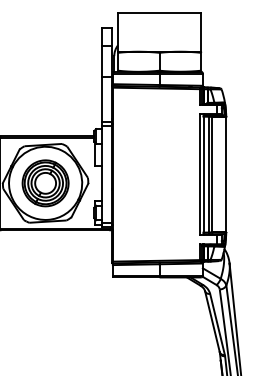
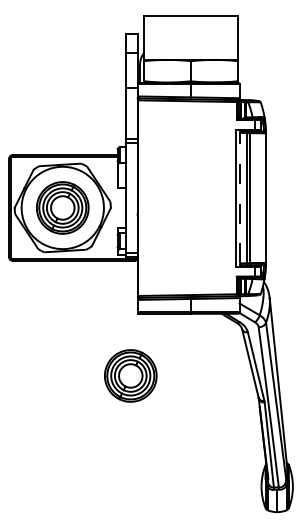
line: (203, 174) -> (240, 197), solid -> dashed
part: (105, 332) -> (130, 375), added

